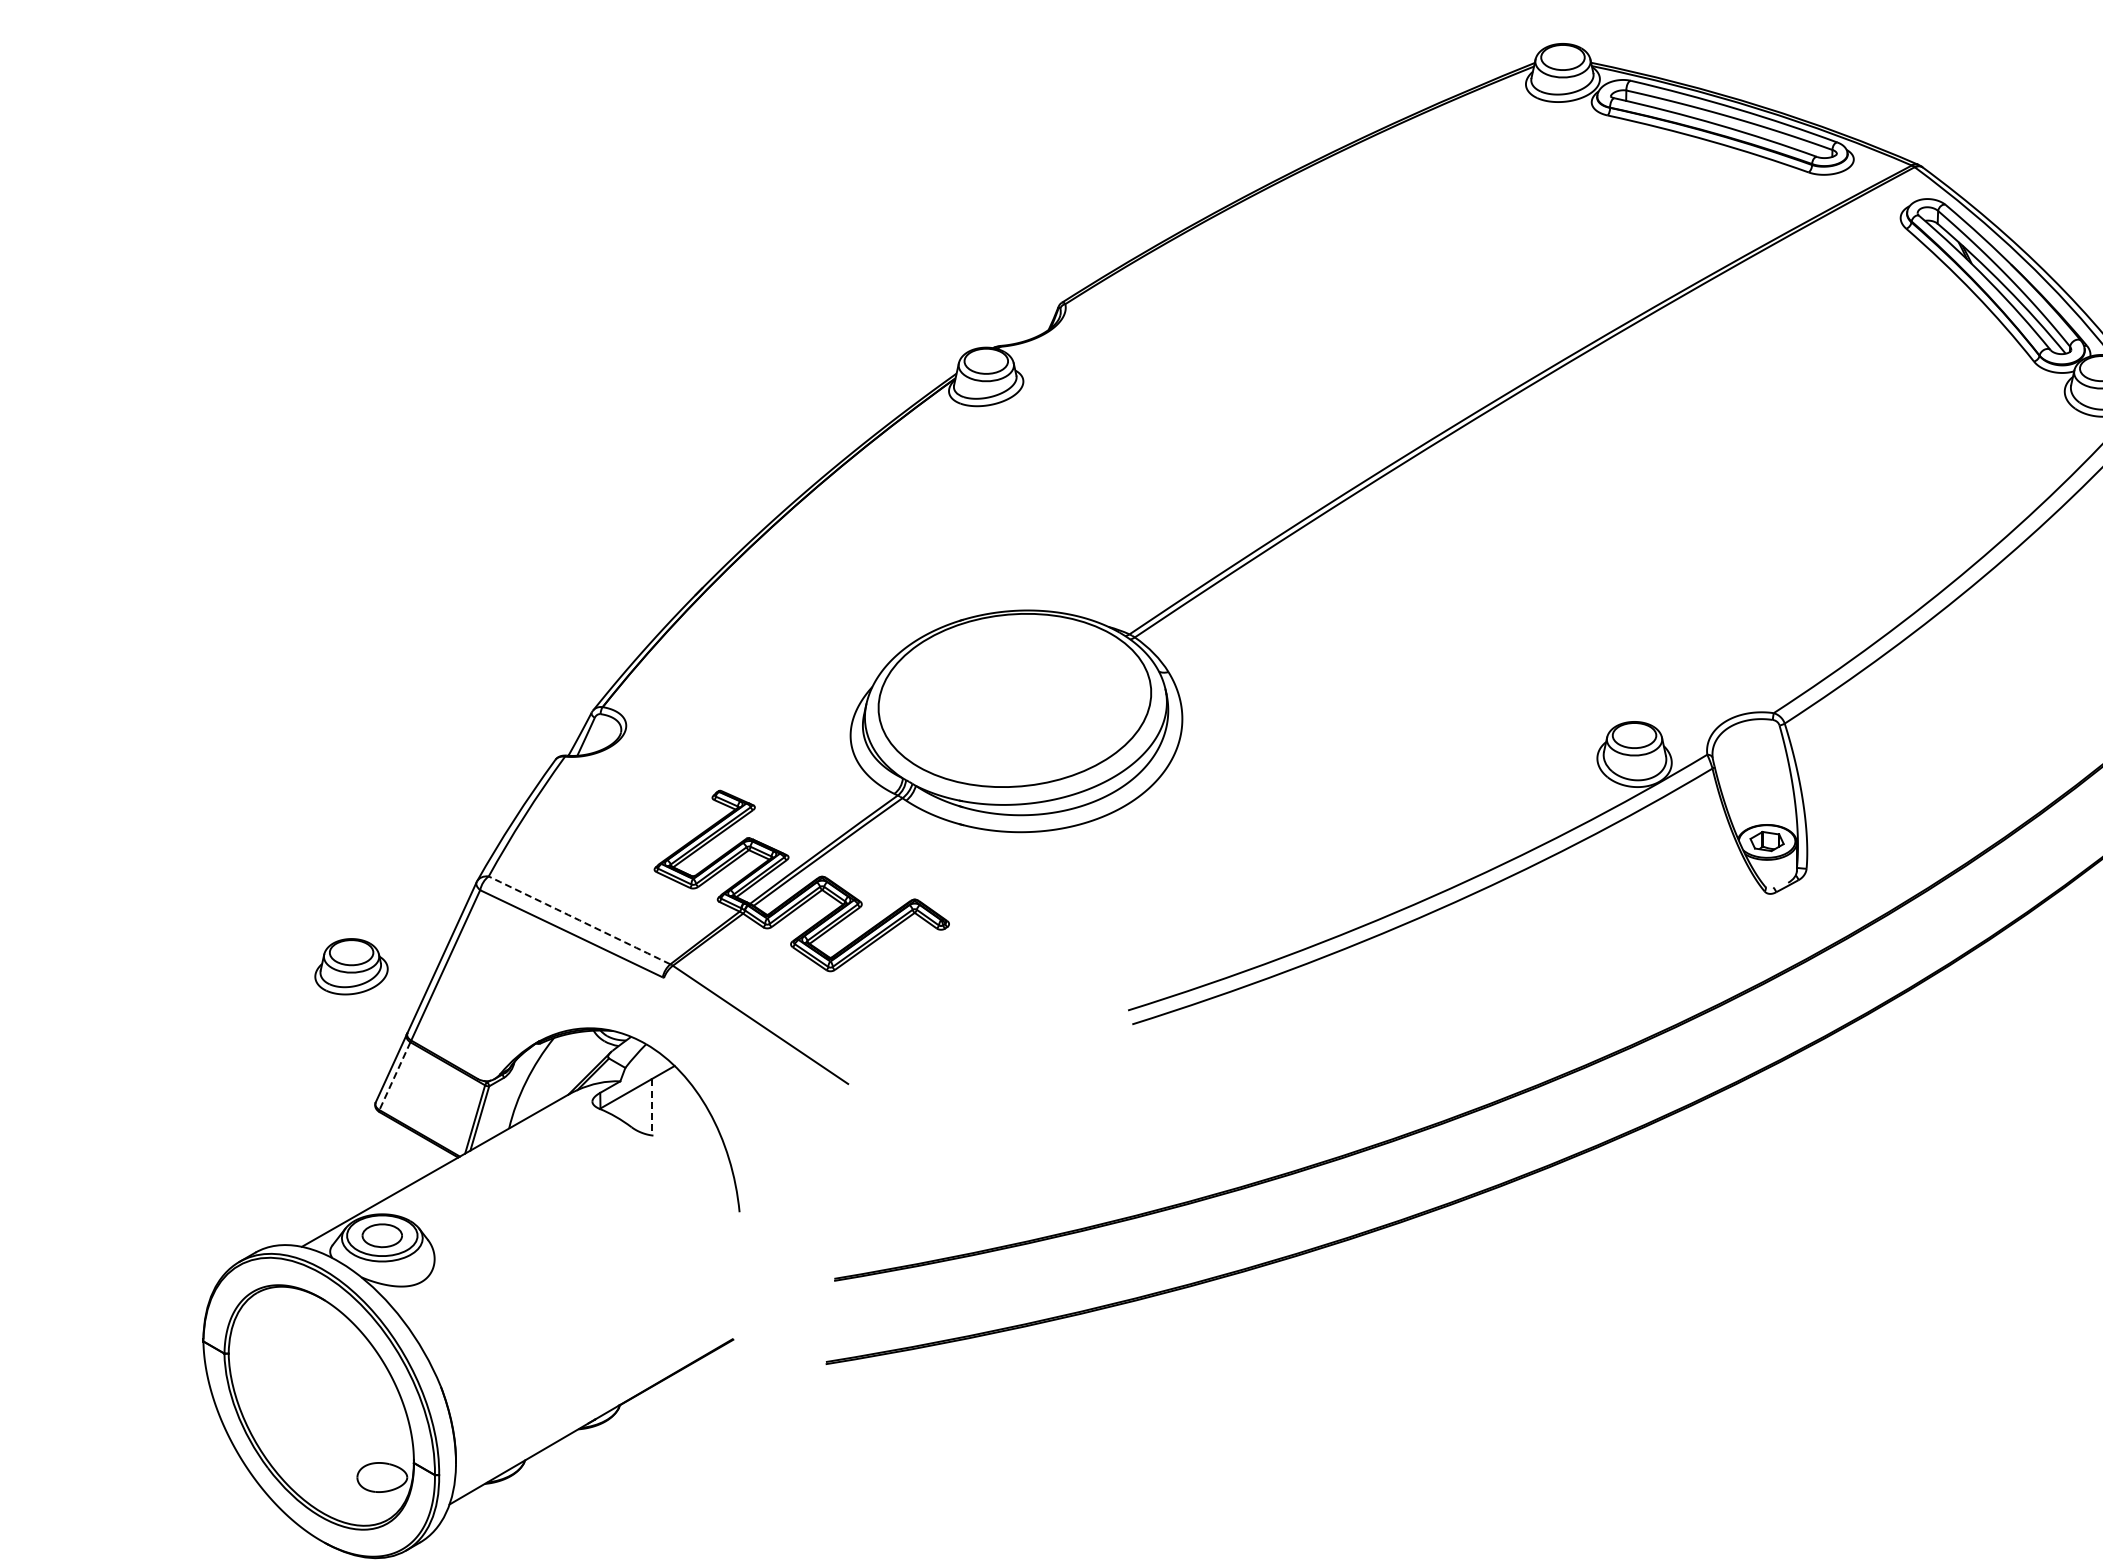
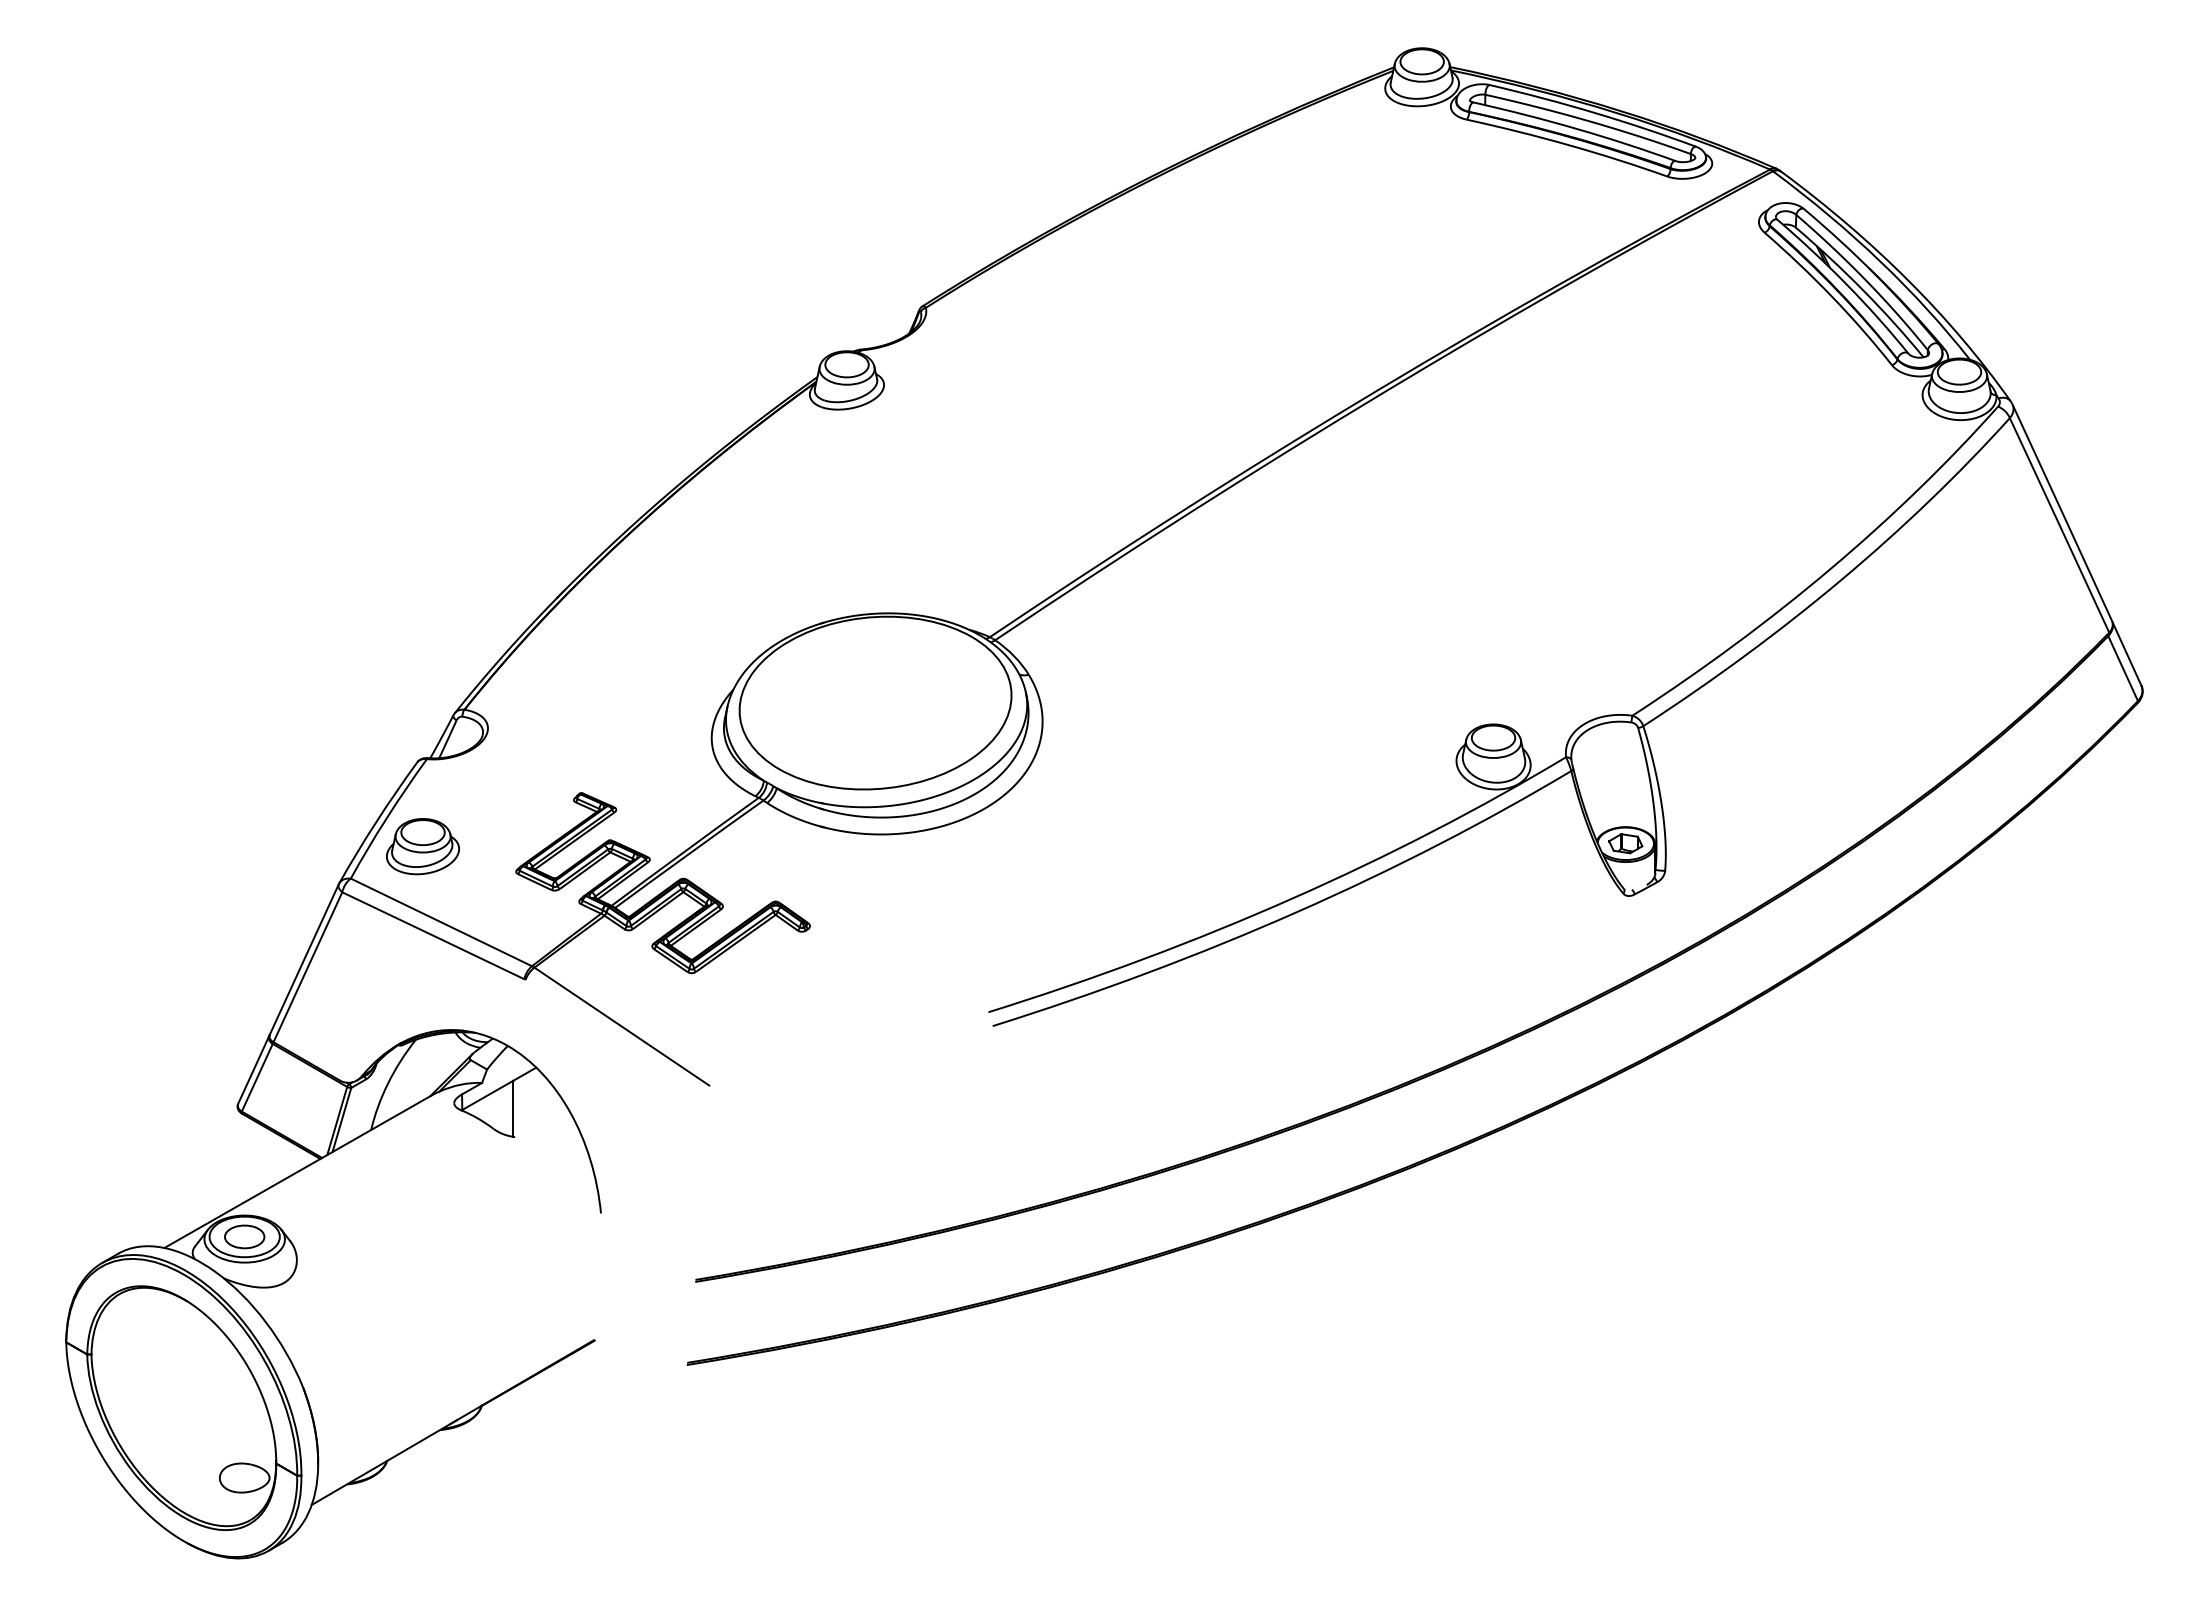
arc: (579, 920) -> (441, 922), dashed -> solid
part: (351, 966) -> (422, 846), moved
line: (395, 1076) -> (257, 1078), dashed -> solid
line: (651, 1106) -> (513, 1108), dashed -> solid

